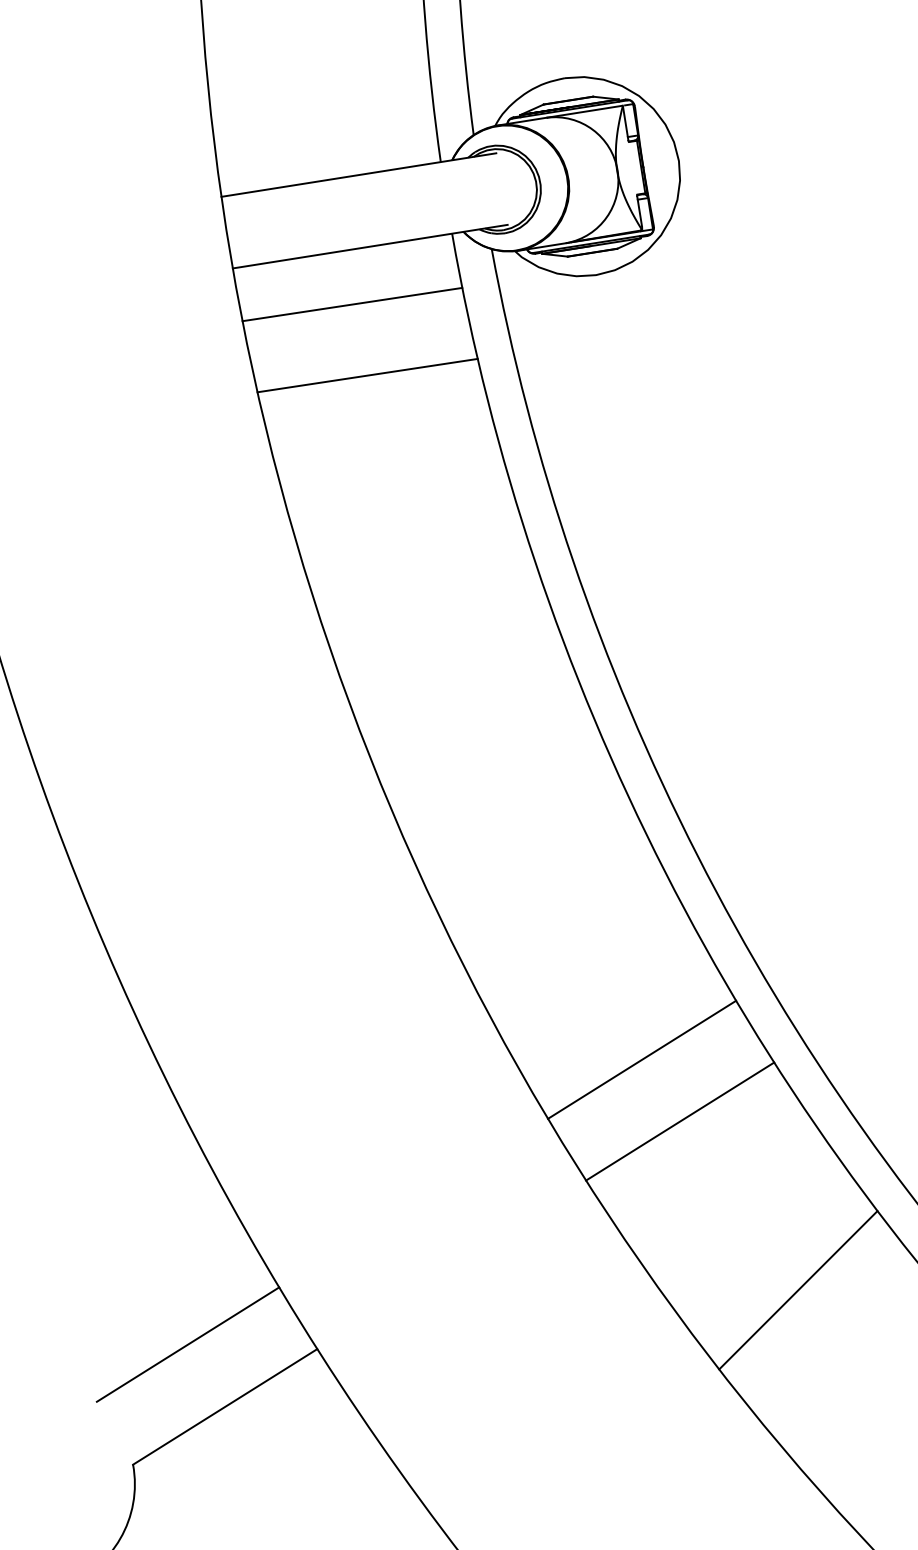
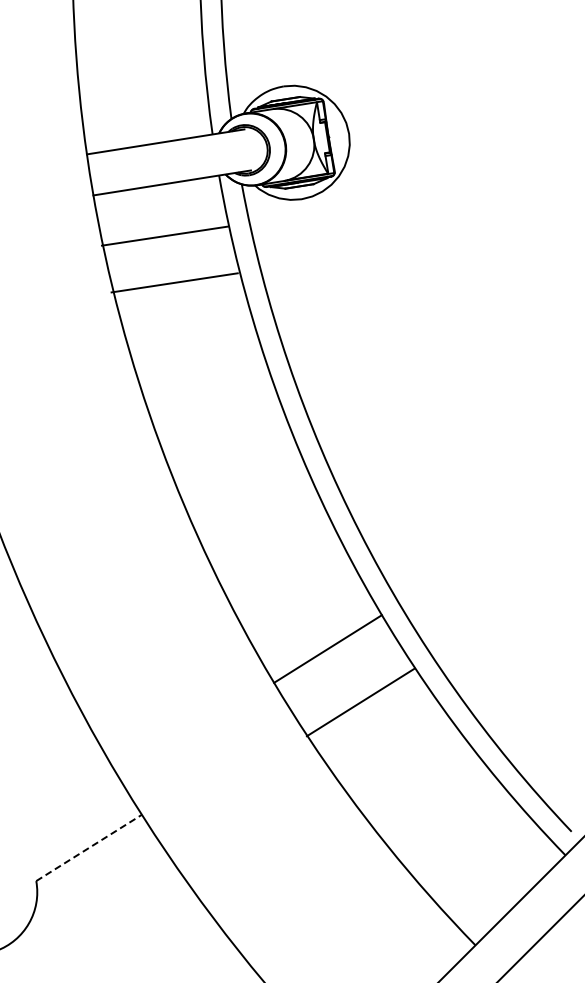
line: (351, 303) -> (164, 235), moved
line: (367, 374) -> (174, 282), moved
line: (679, 1121) -> (360, 702), moved
line: (798, 1289) -> (417, 780), removed
line: (187, 1345) -> (67, 812), removed
line: (225, 1406) -> (89, 847), solid -> dashed

